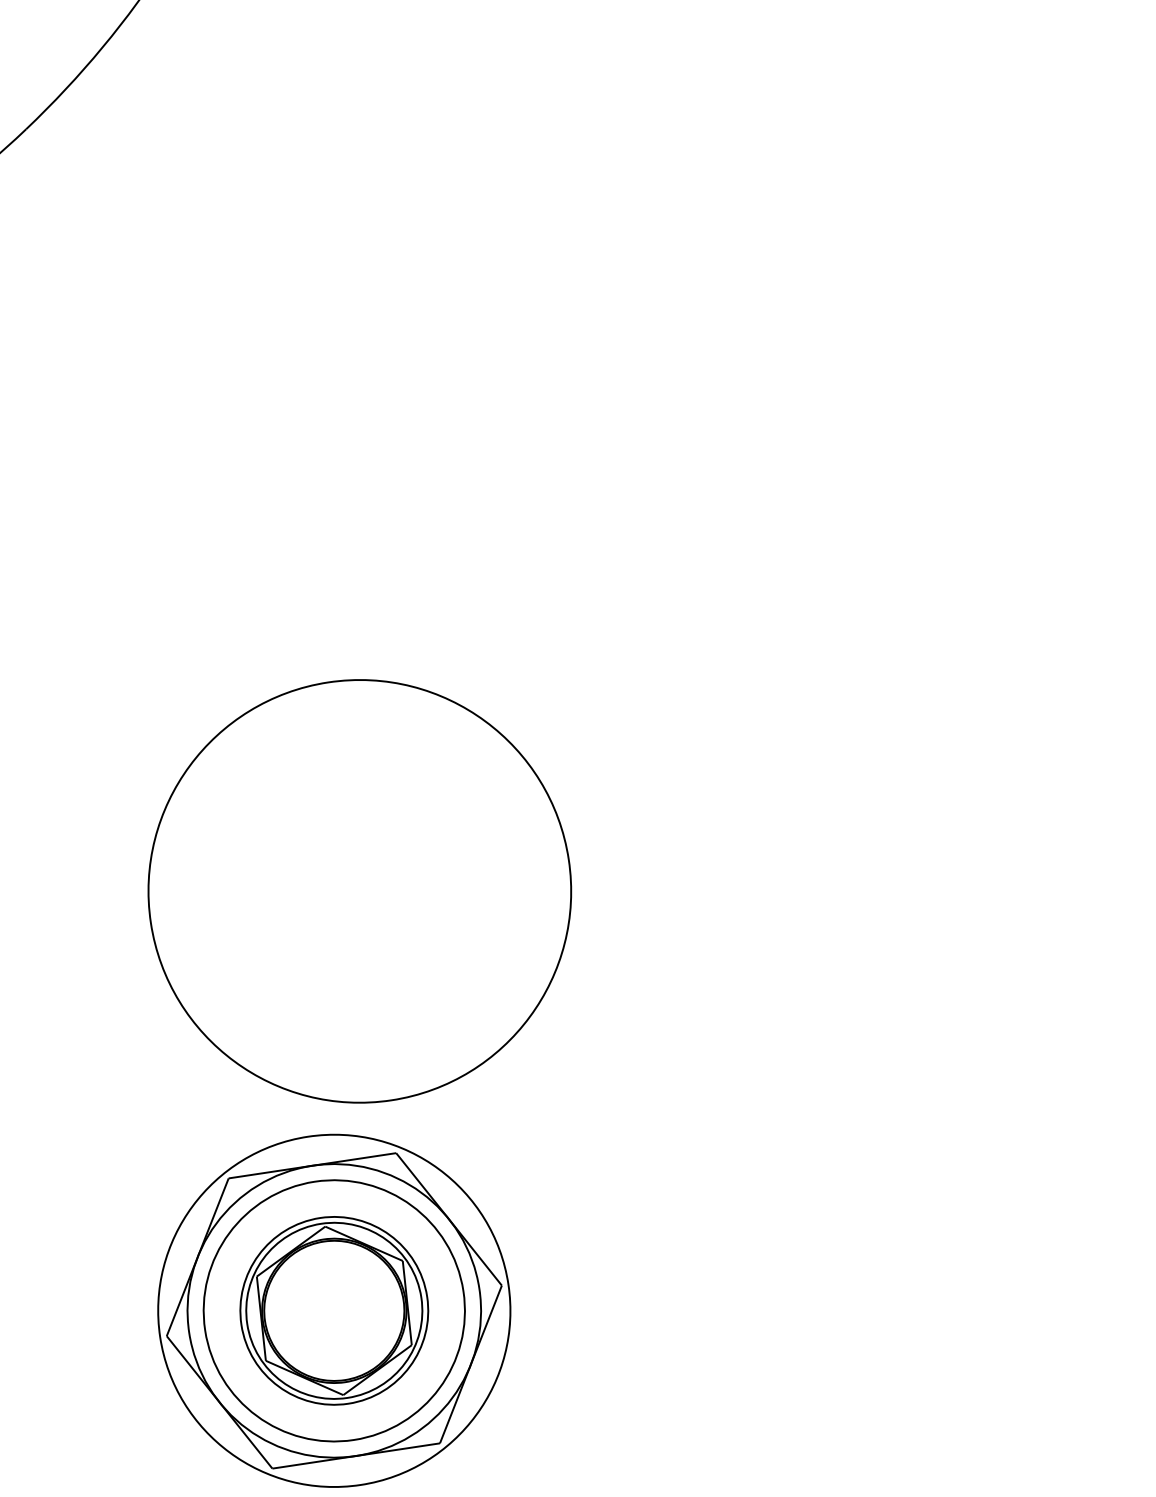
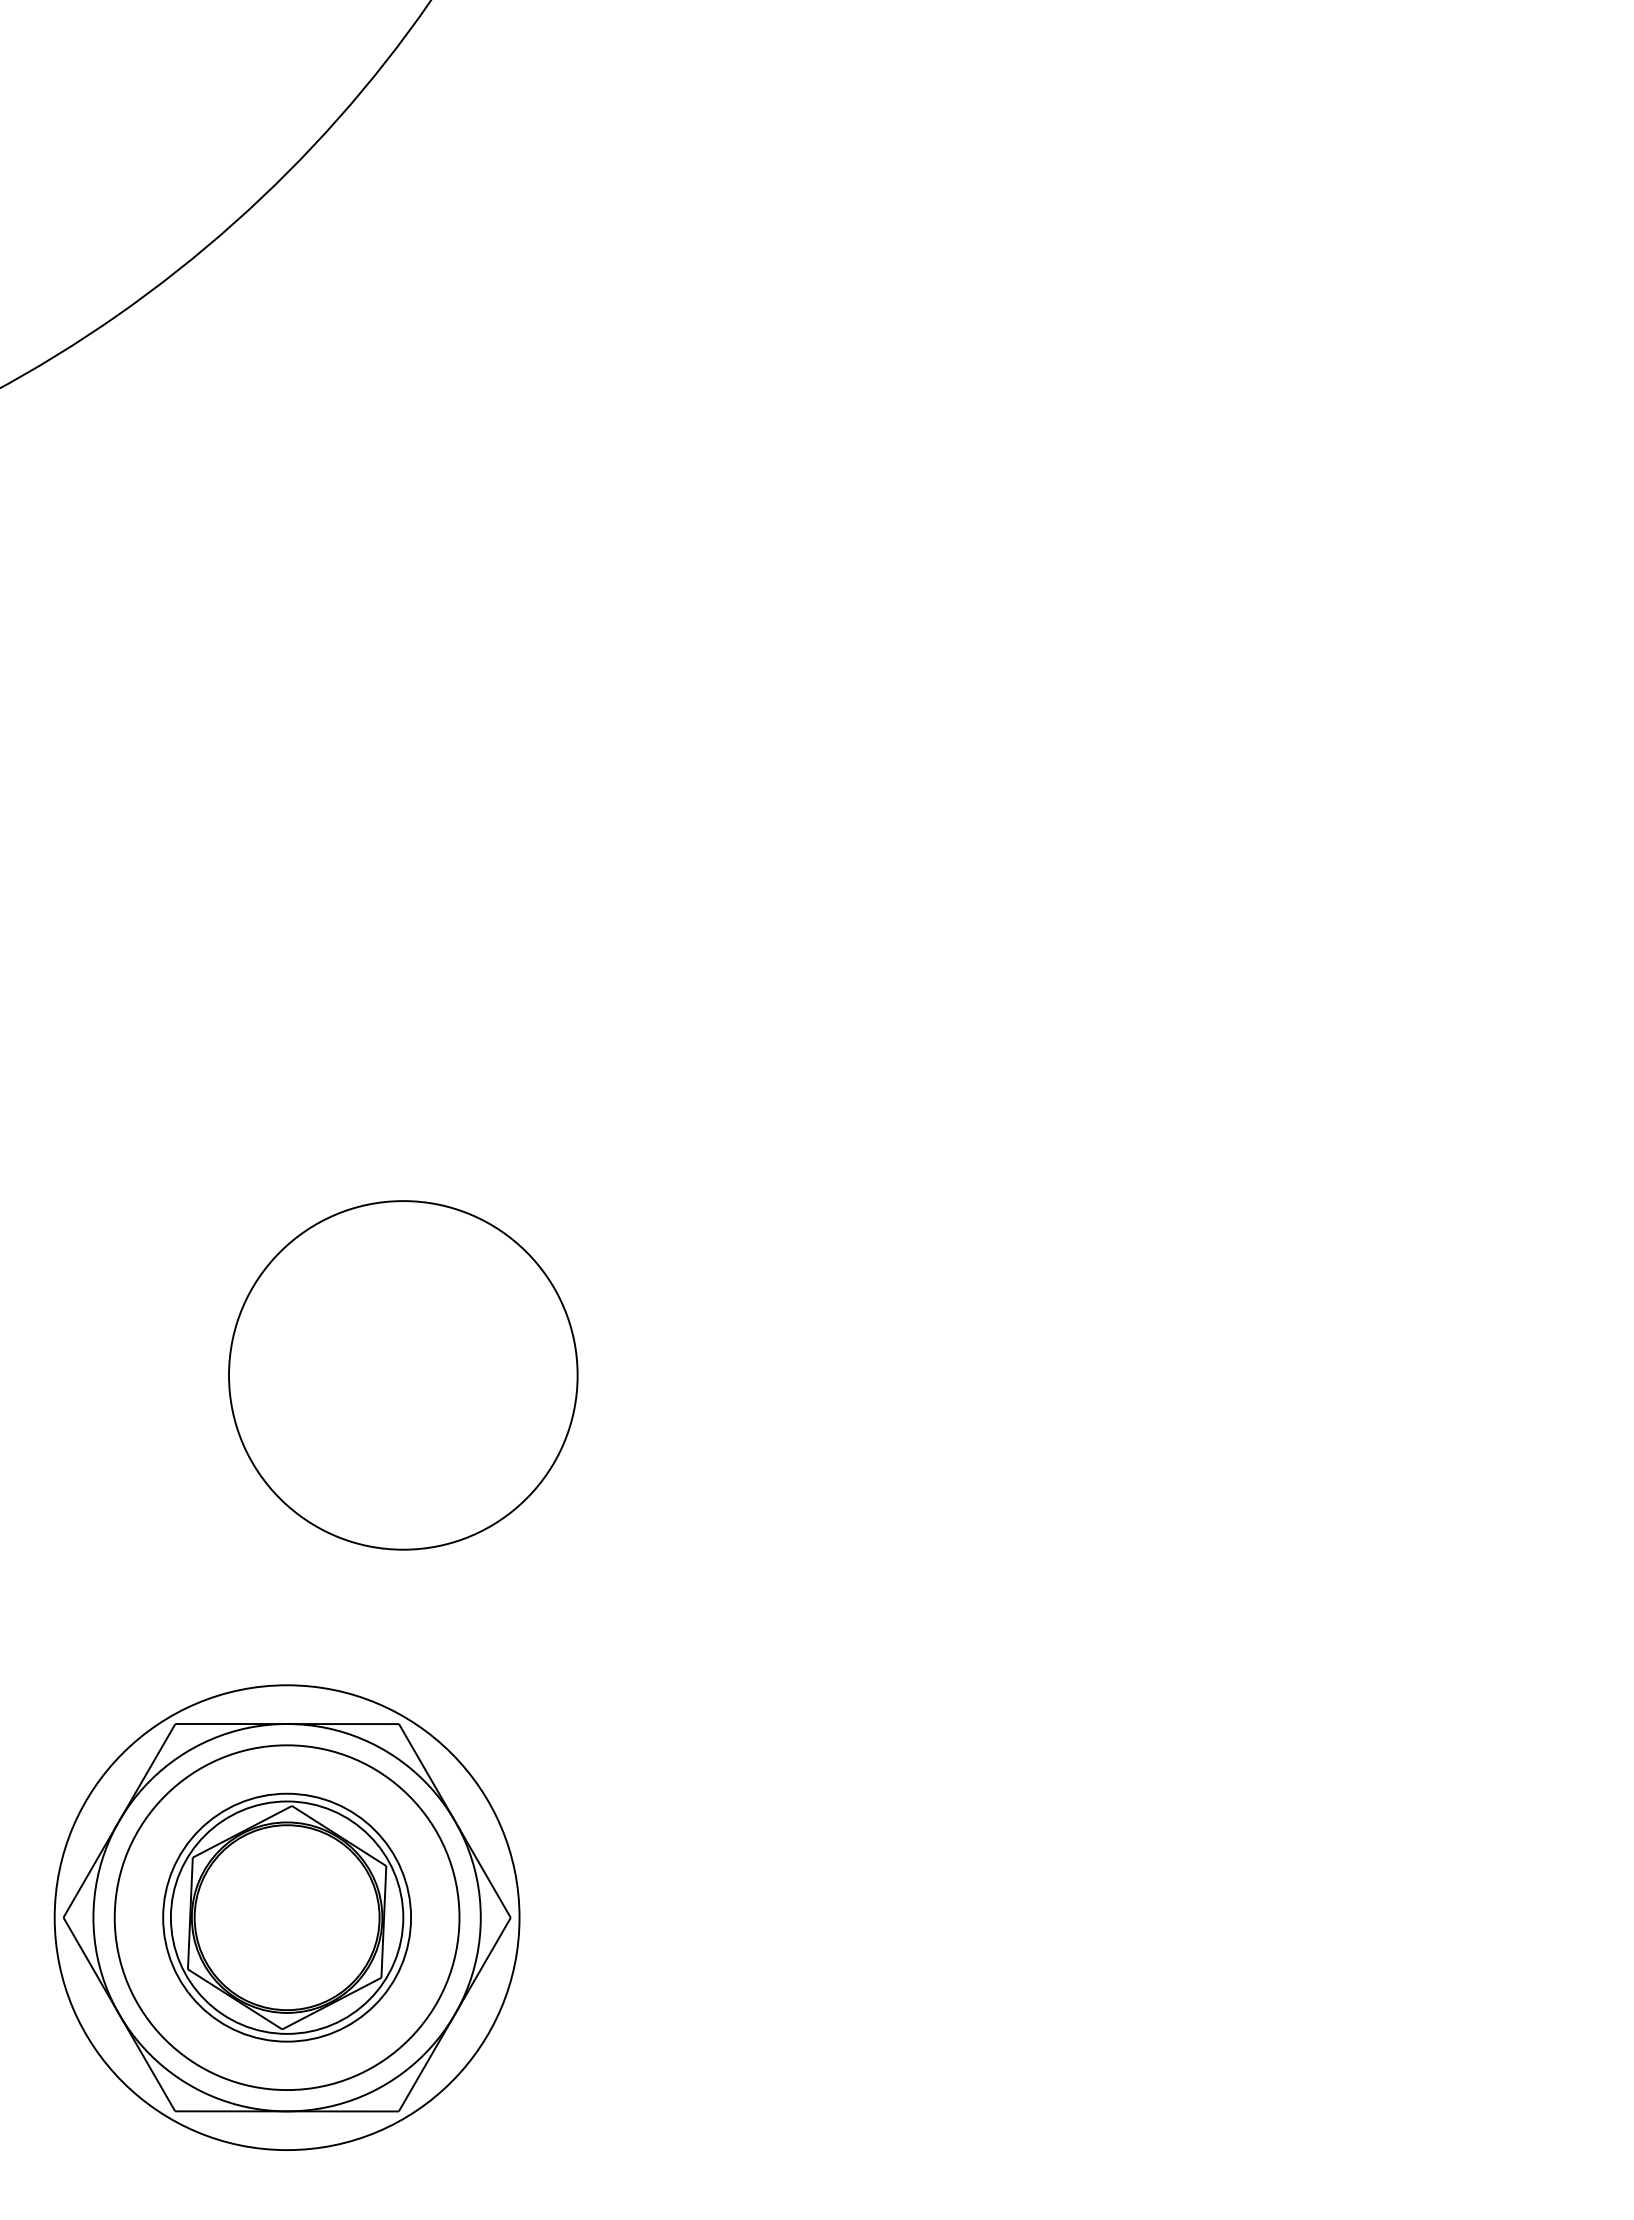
circle: (360, 891) -> (403, 1375), size x0.62

